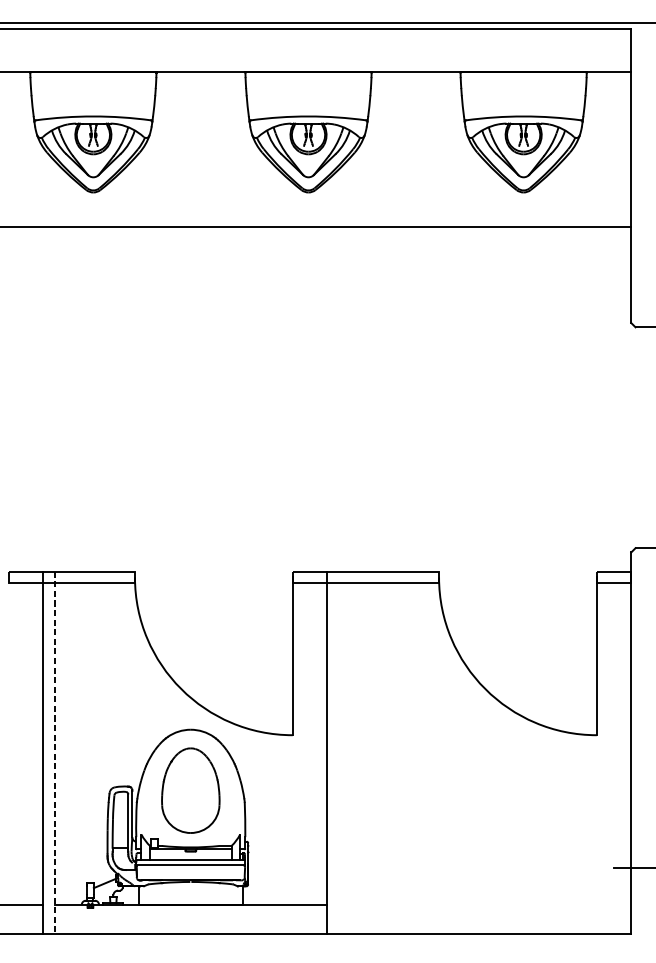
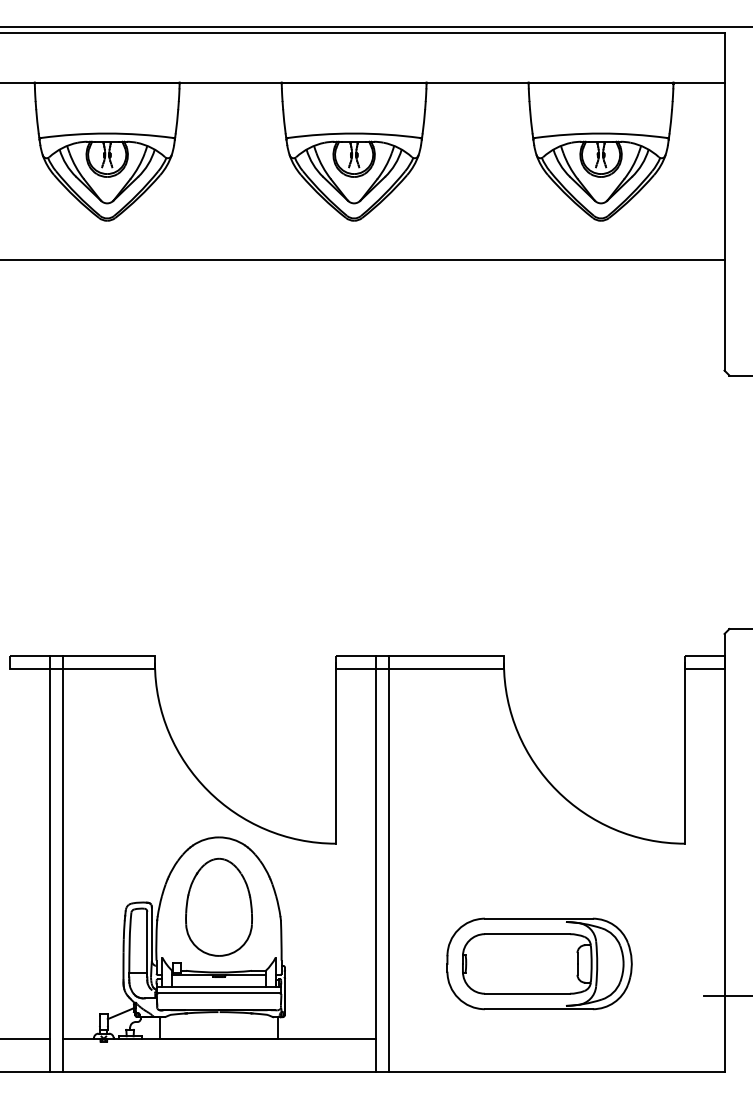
line: (54, 752) -> (62, 863), dashed -> solid
line: (338, 752) -> (388, 863), added
part: (470, 839) -> (539, 963), added

